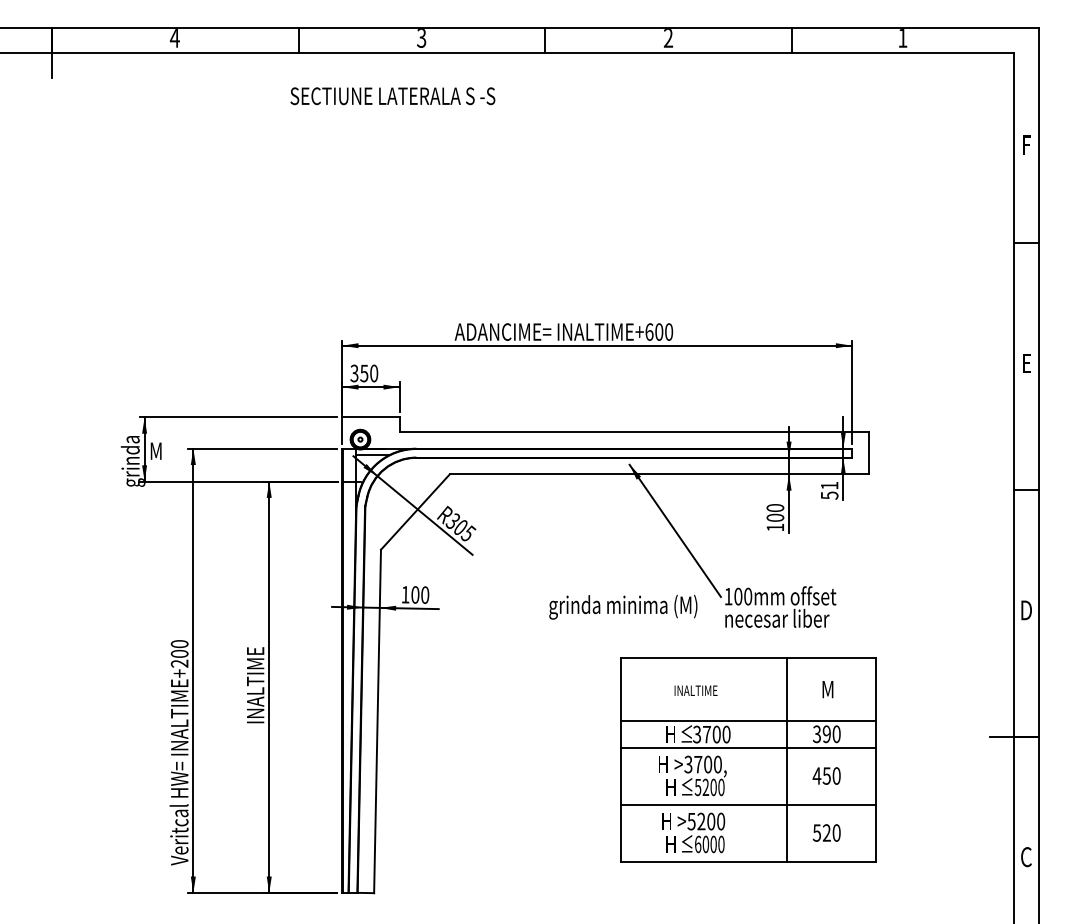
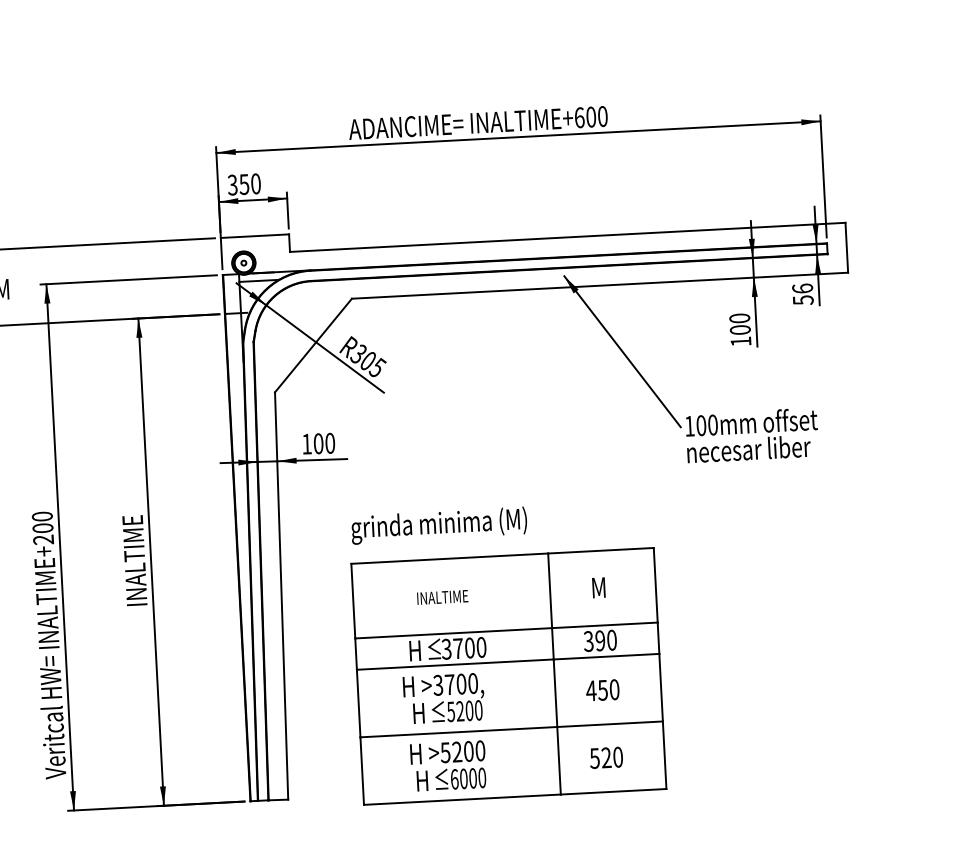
text: (829, 485) -> (802, 288), 51 -> 56
text: (623, 606) -> (439, 524), moved
part: (748, 759) -> (509, 675), moved

